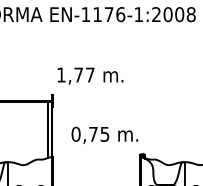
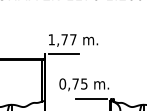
line: (77, 94) -> (63, 54), added
line: (114, 154) -> (91, 99), added

